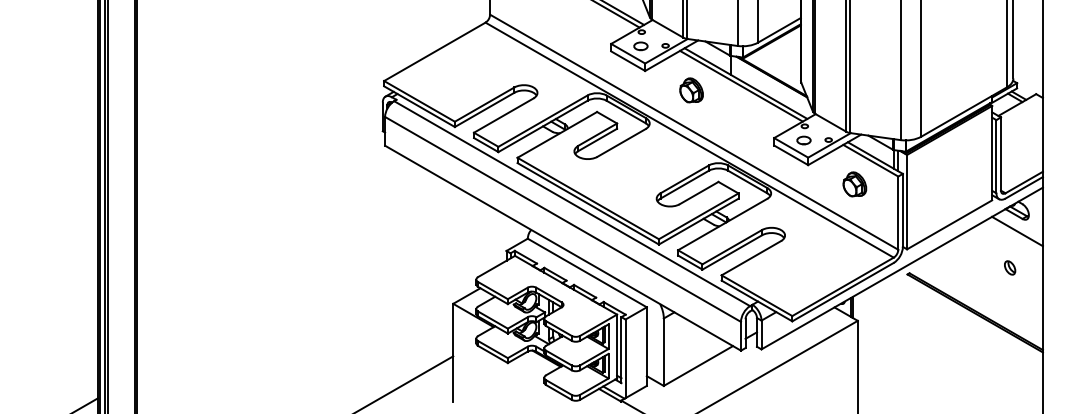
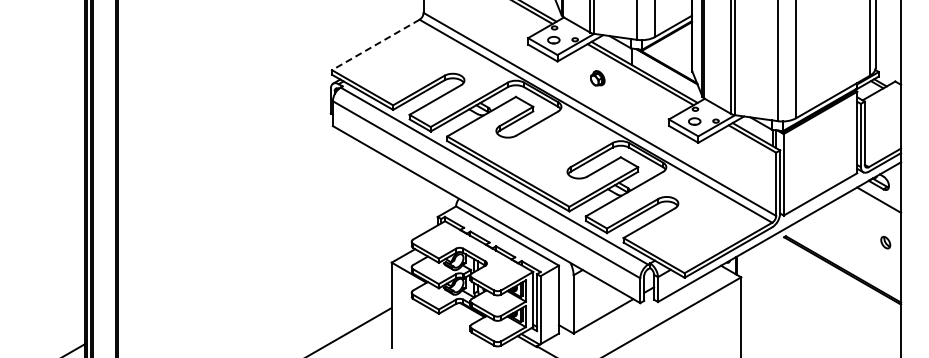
line: (434, 51) -> (375, 44), solid -> dashed
part: (691, 90) -> (597, 78), size x0.7
part: (854, 184) -> (738, 159), removed
part: (1009, 267) -> (885, 242), moved

